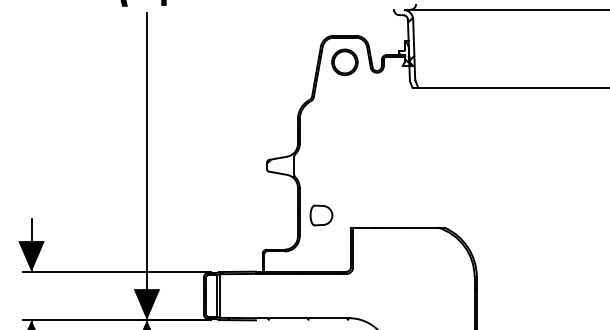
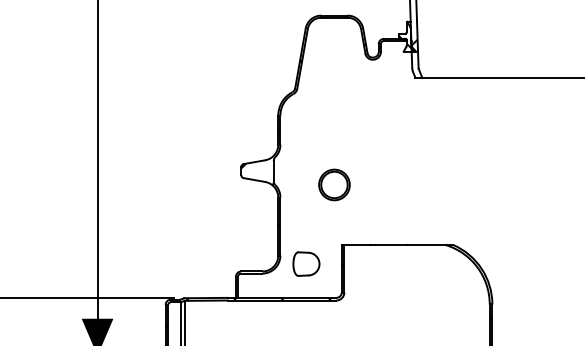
part: (344, 62) -> (333, 185), moved
part: (321, 215) -> (306, 264), moved

